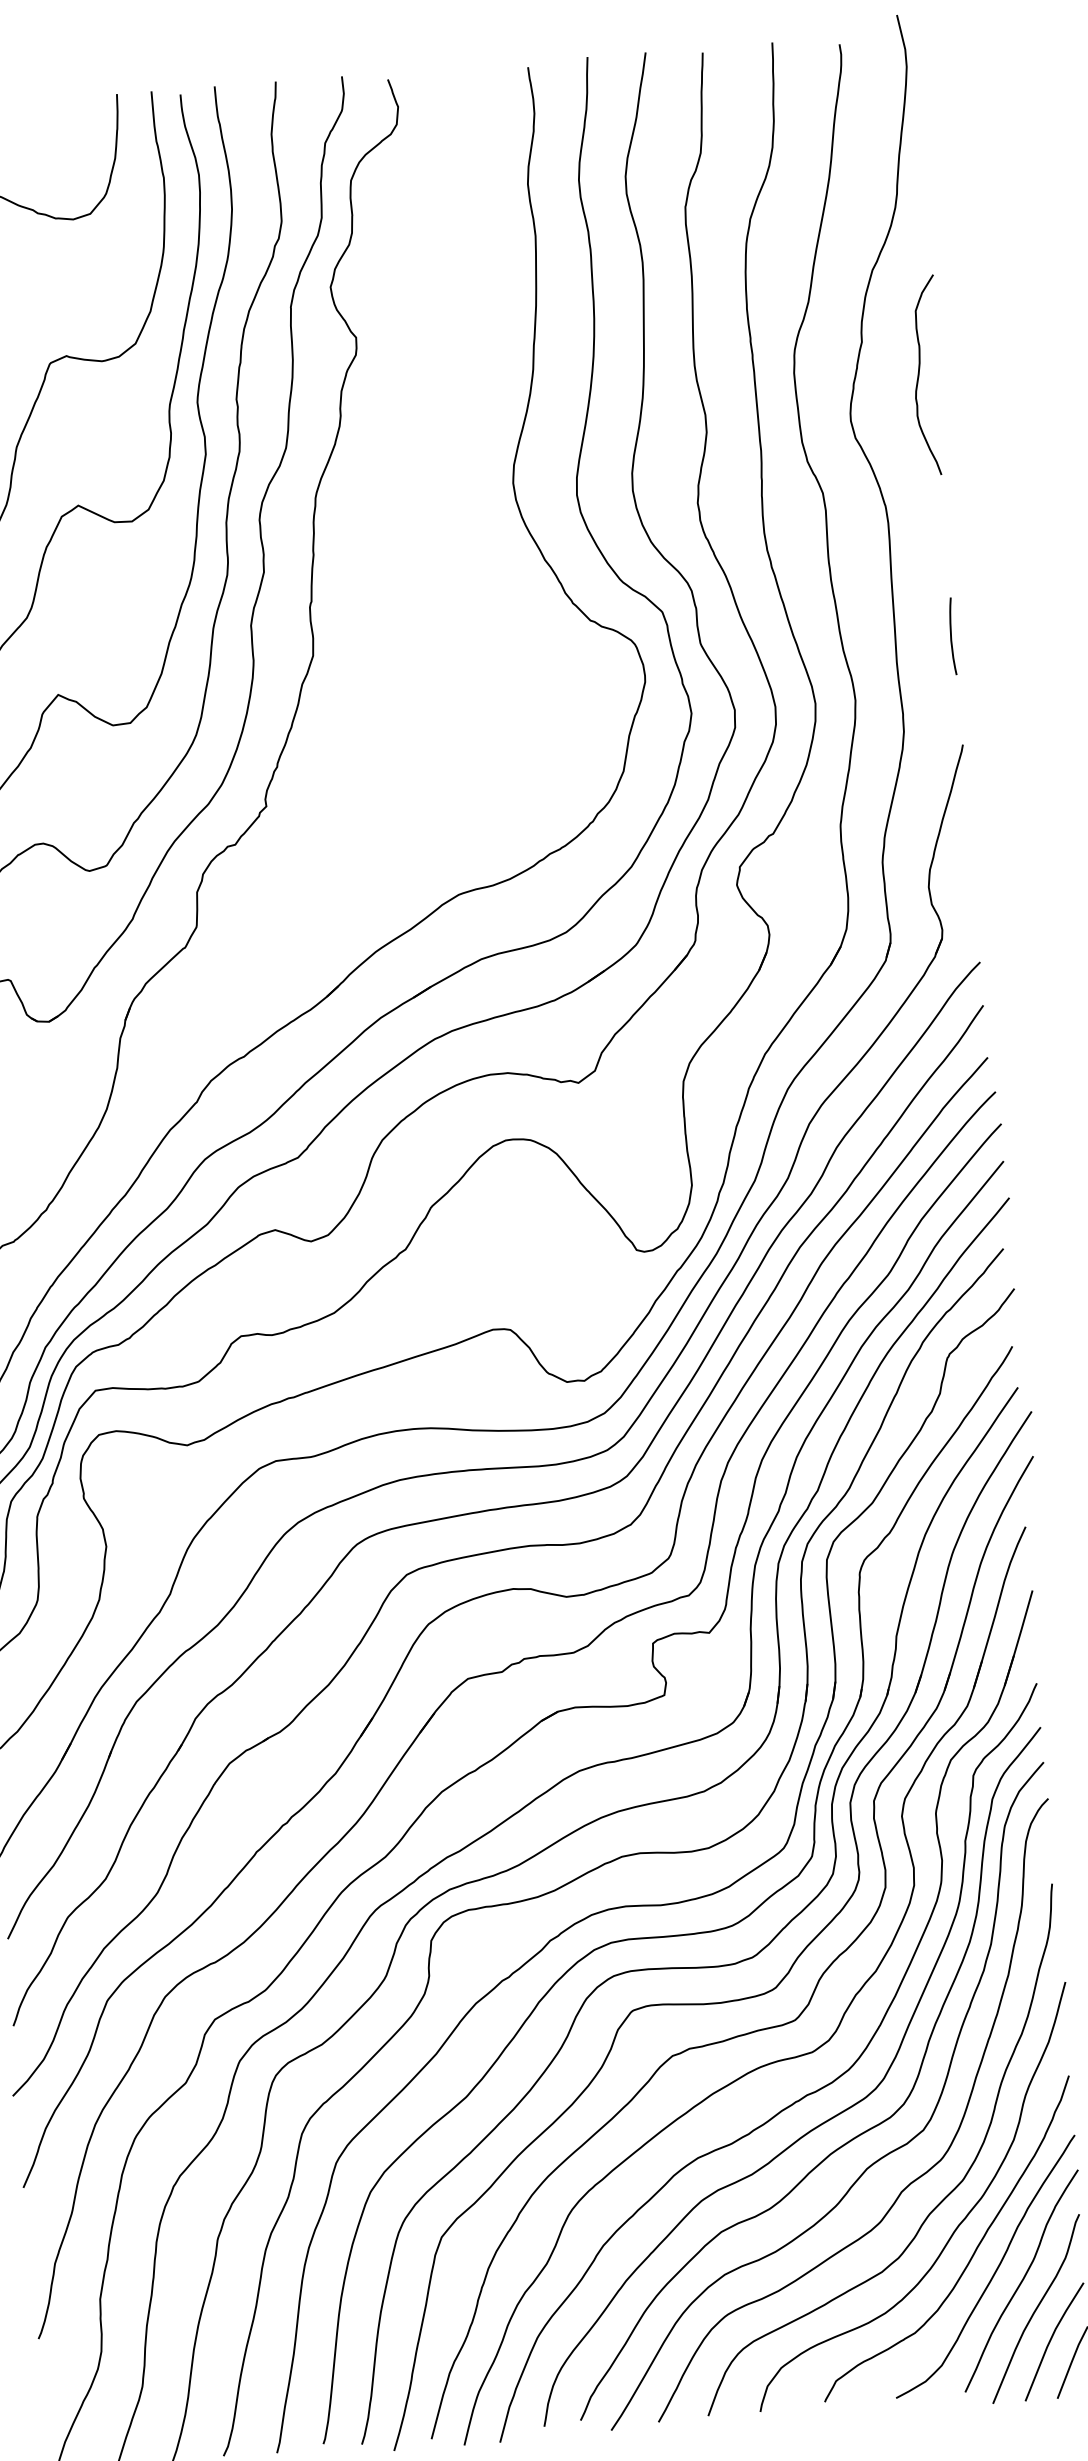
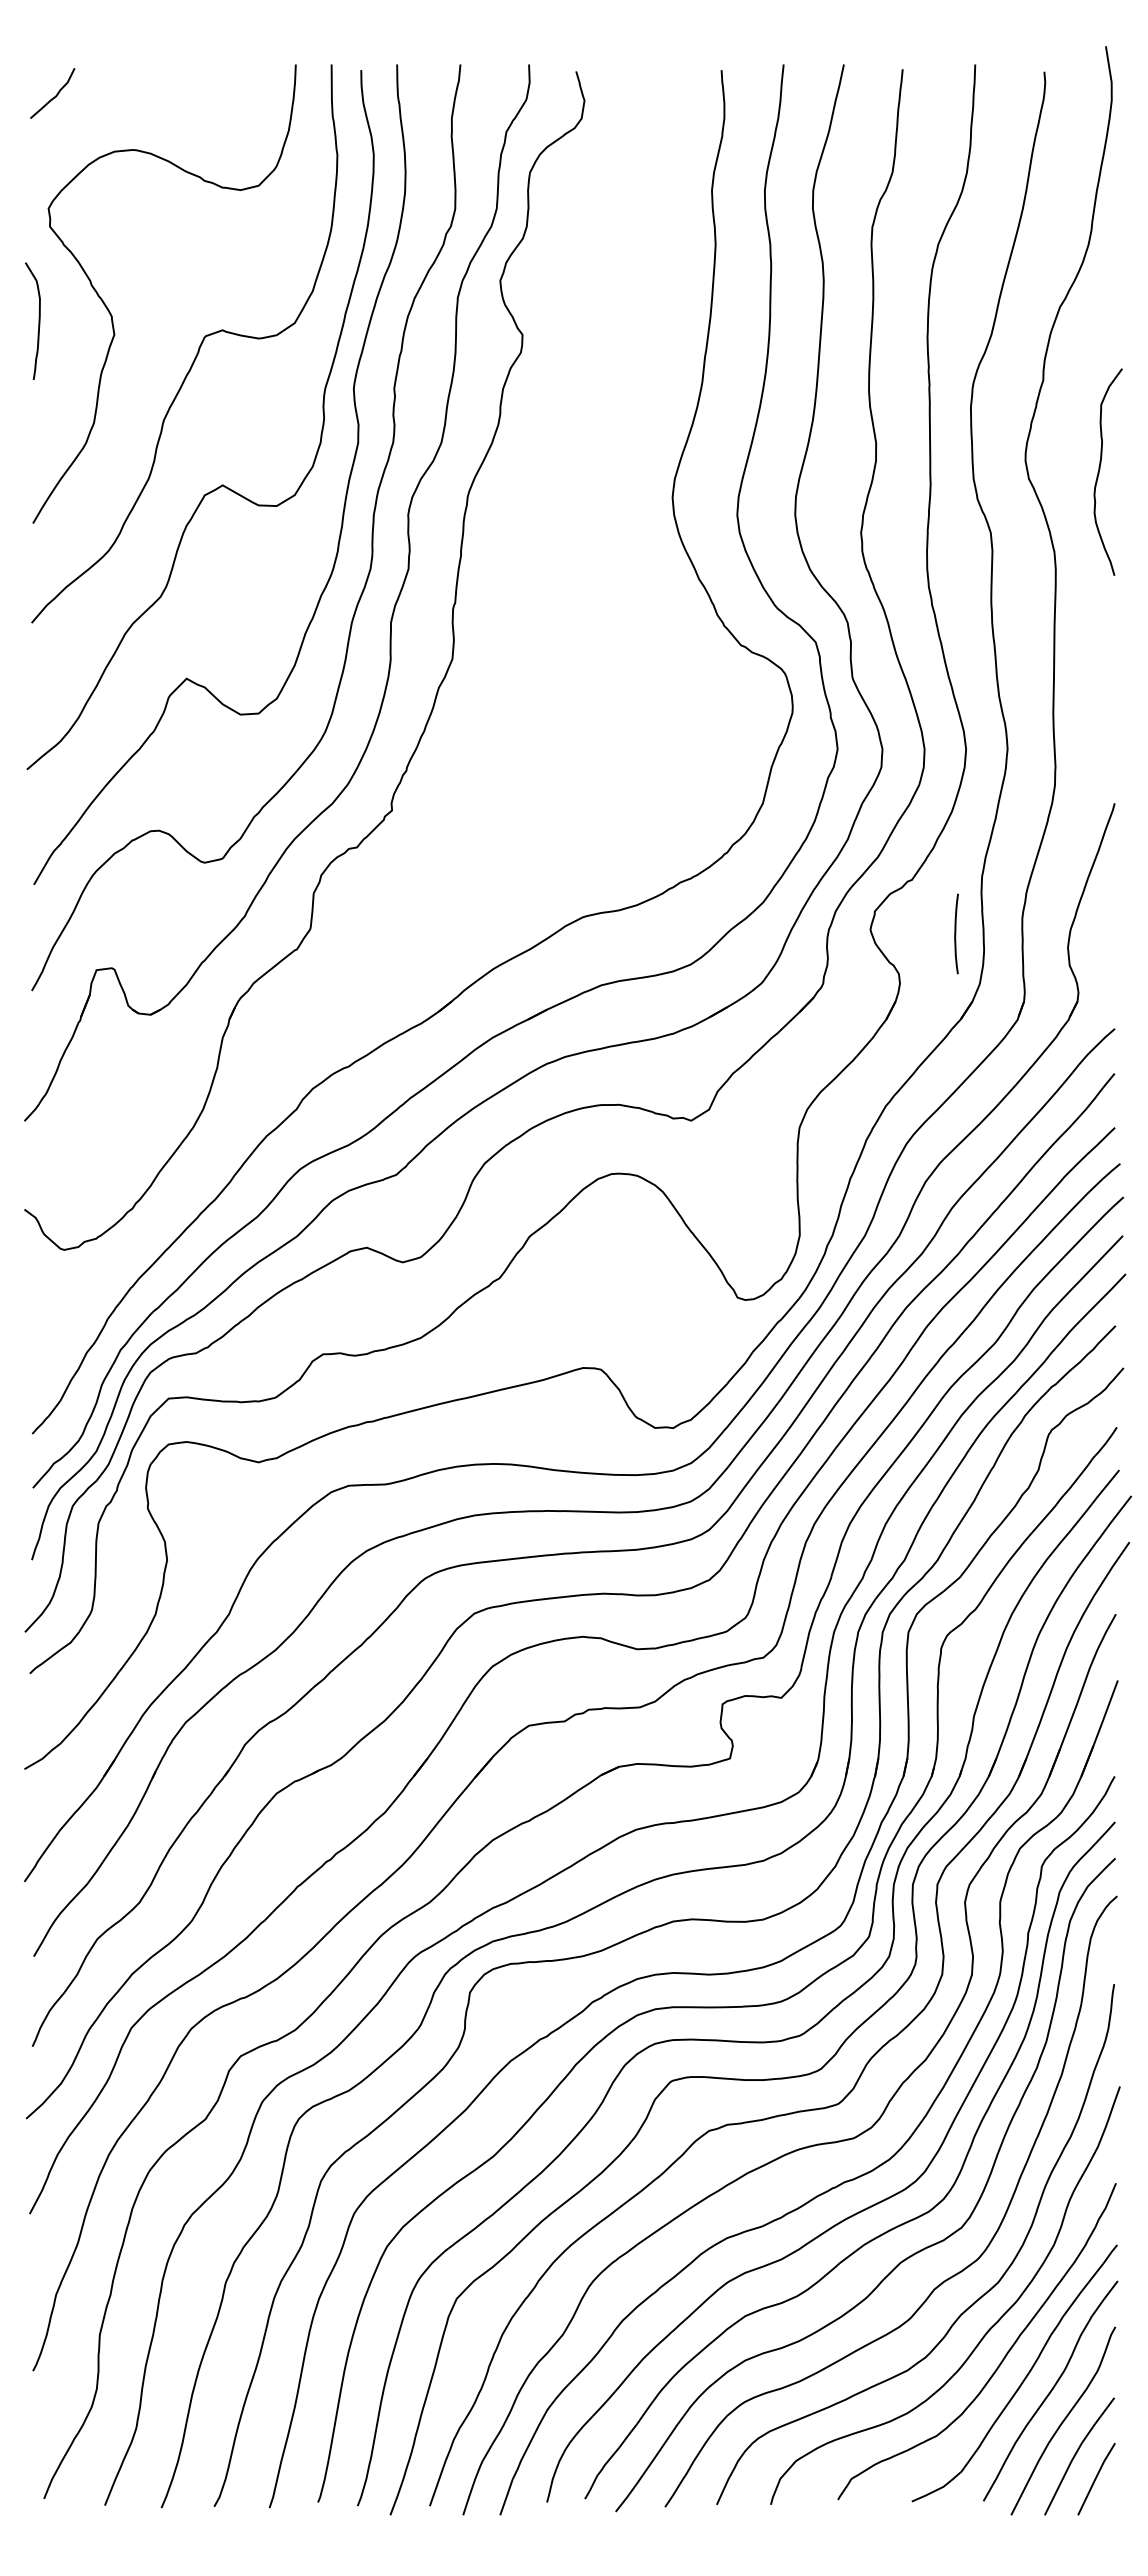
curve: (919, 373) -> (1100, 469), moved
curve: (952, 635) -> (956, 933), moved

